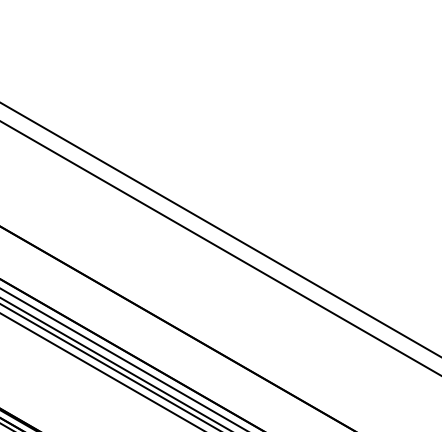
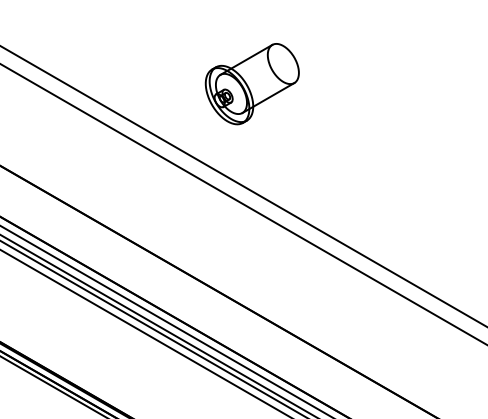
part: (184, 99) -> (251, 84), added

